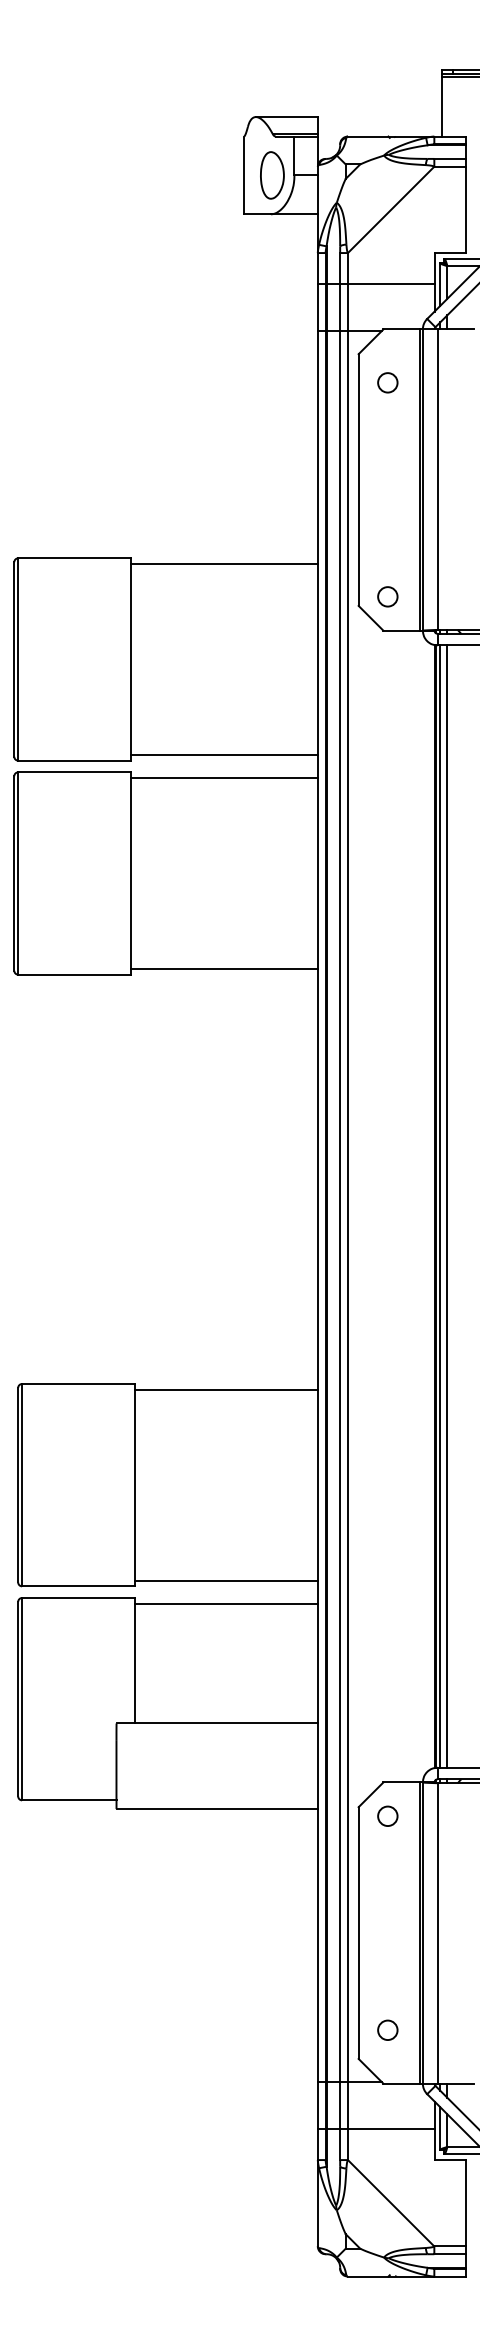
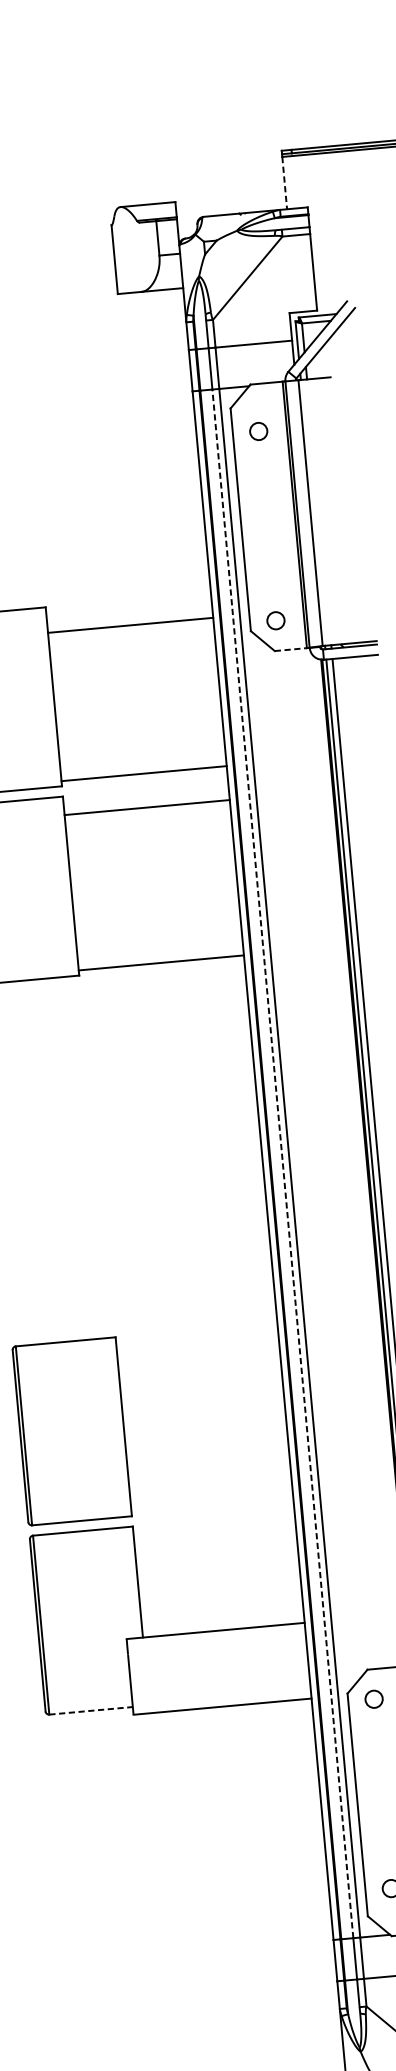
line: (442, 106) -> (284, 182), solid -> dashed
part: (272, 175) -> (140, 257), removed
line: (224, 564) -> (130, 625), moved
line: (402, 630) -> (291, 649), solid -> dashed
line: (224, 778) -> (147, 807), moved
line: (340, 1206) -> (283, 1163), solid -> dashed
line: (225, 1389) -> (196, 1334), removed
line: (225, 1580) -> (211, 1503), removed
line: (225, 1603) -> (213, 1524), removed
line: (69, 1800) -> (91, 1710), solid -> dashed

